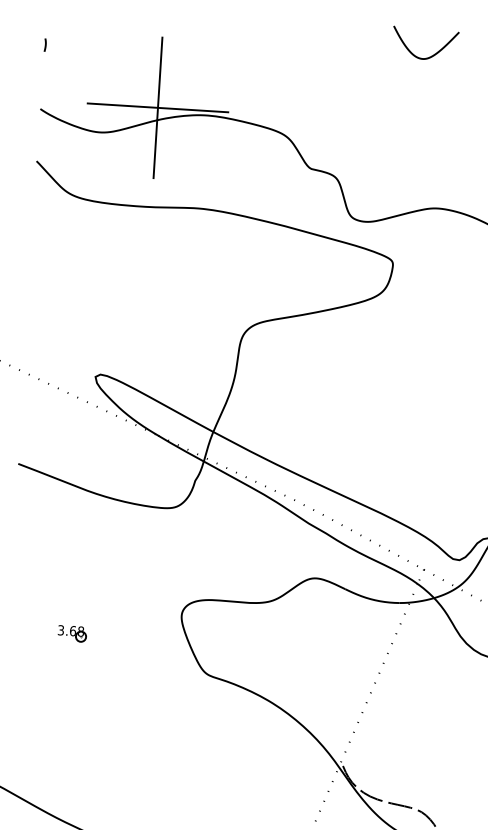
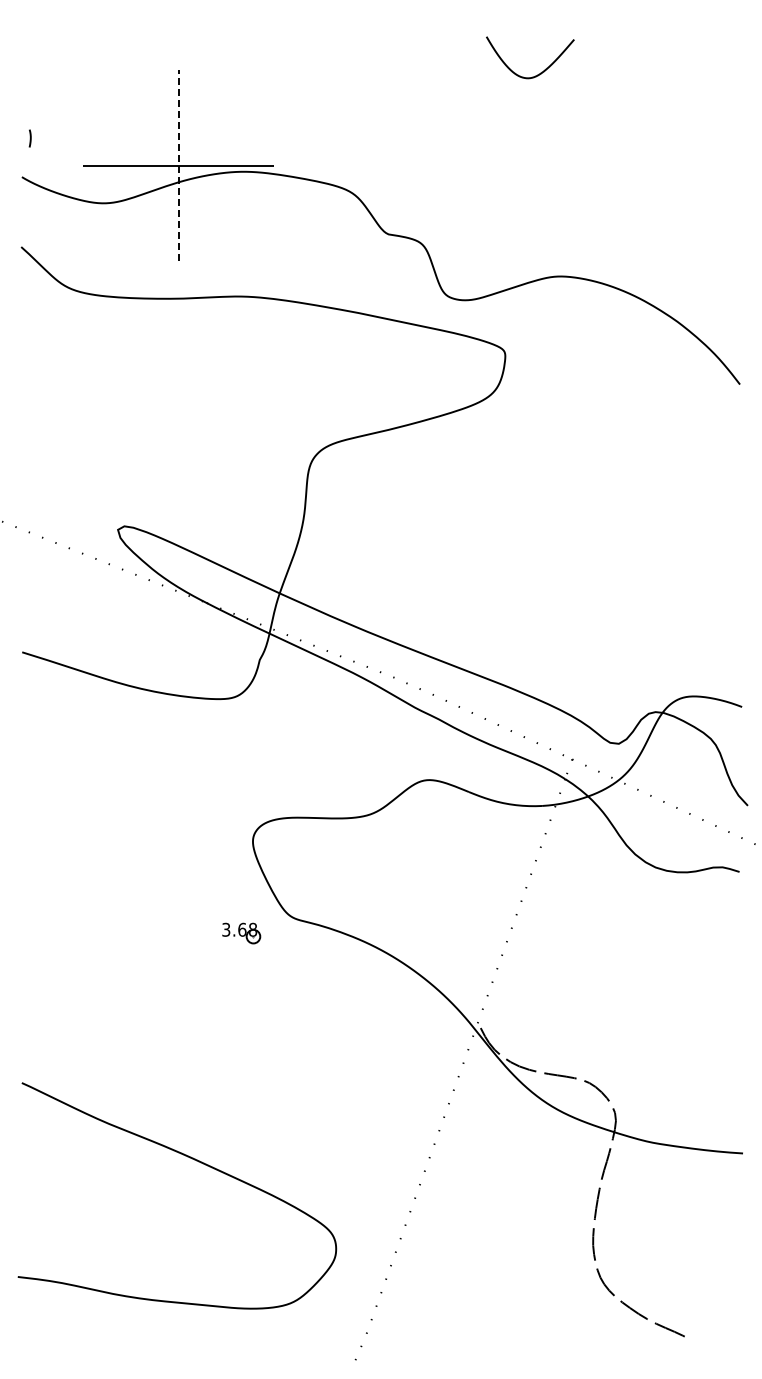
line: (44, 45) -> (29, 138), moved
line: (157, 107) -> (178, 165), solid -> dashed
part: (72, 633) -> (241, 933), moved

